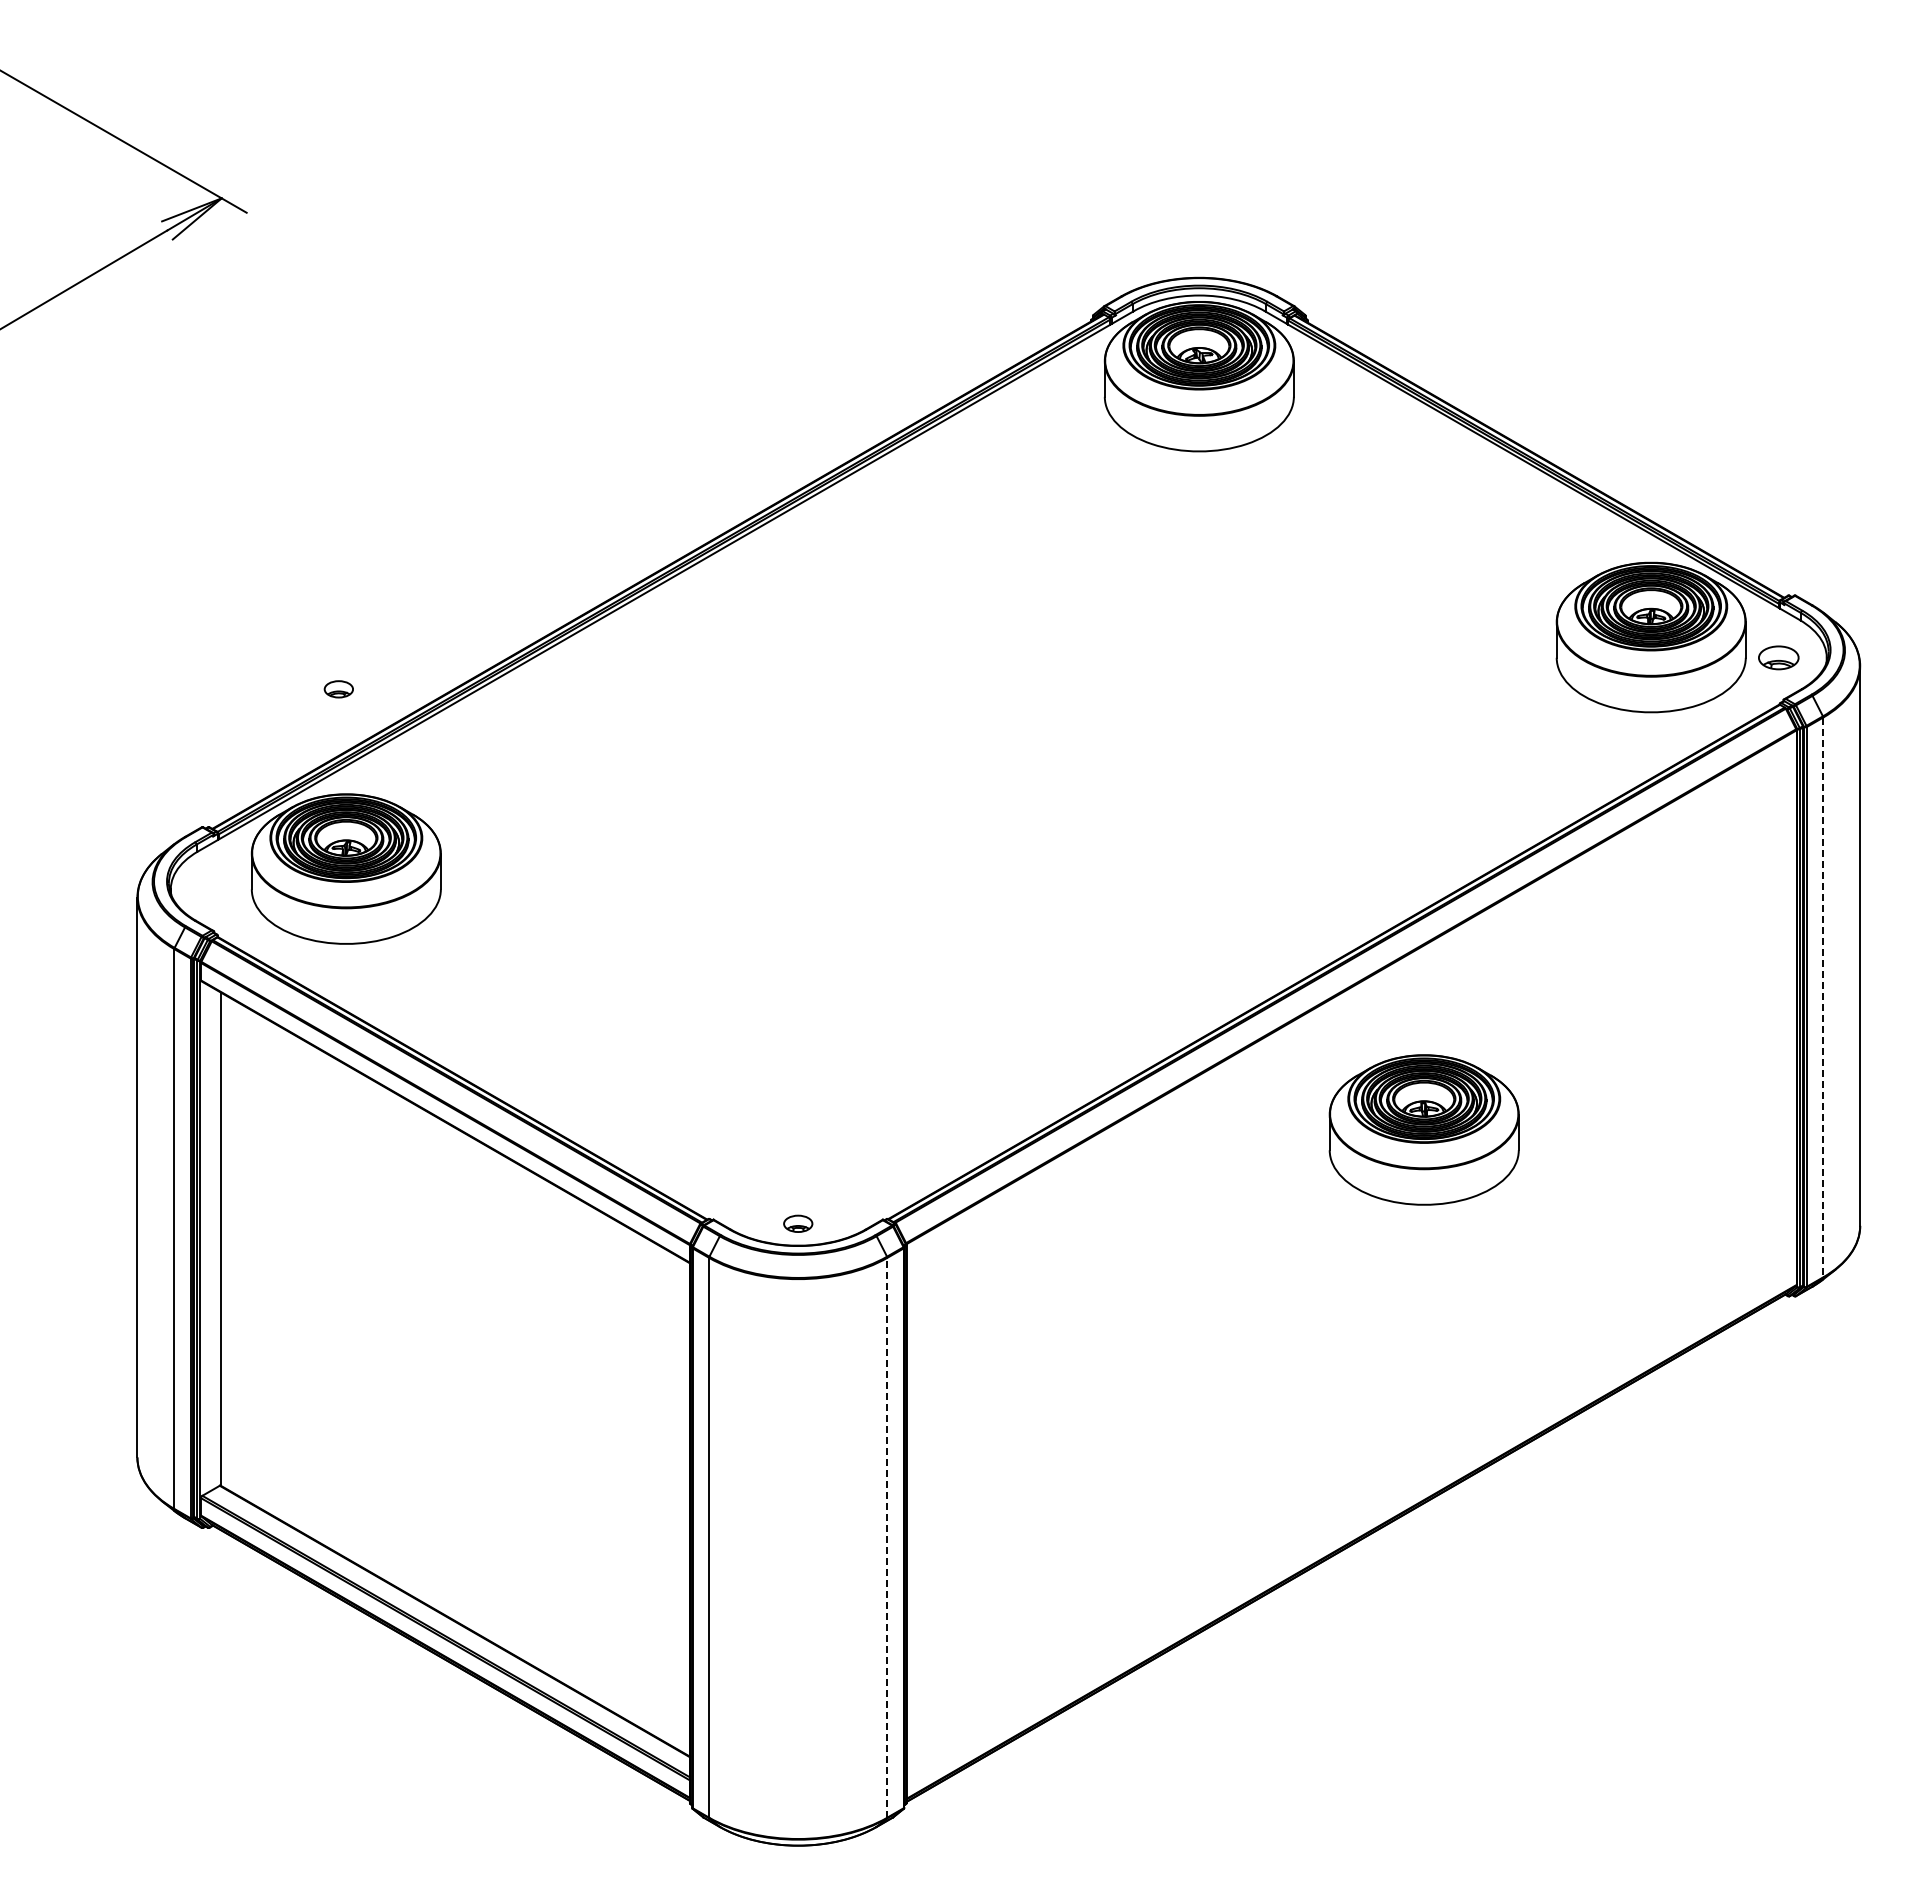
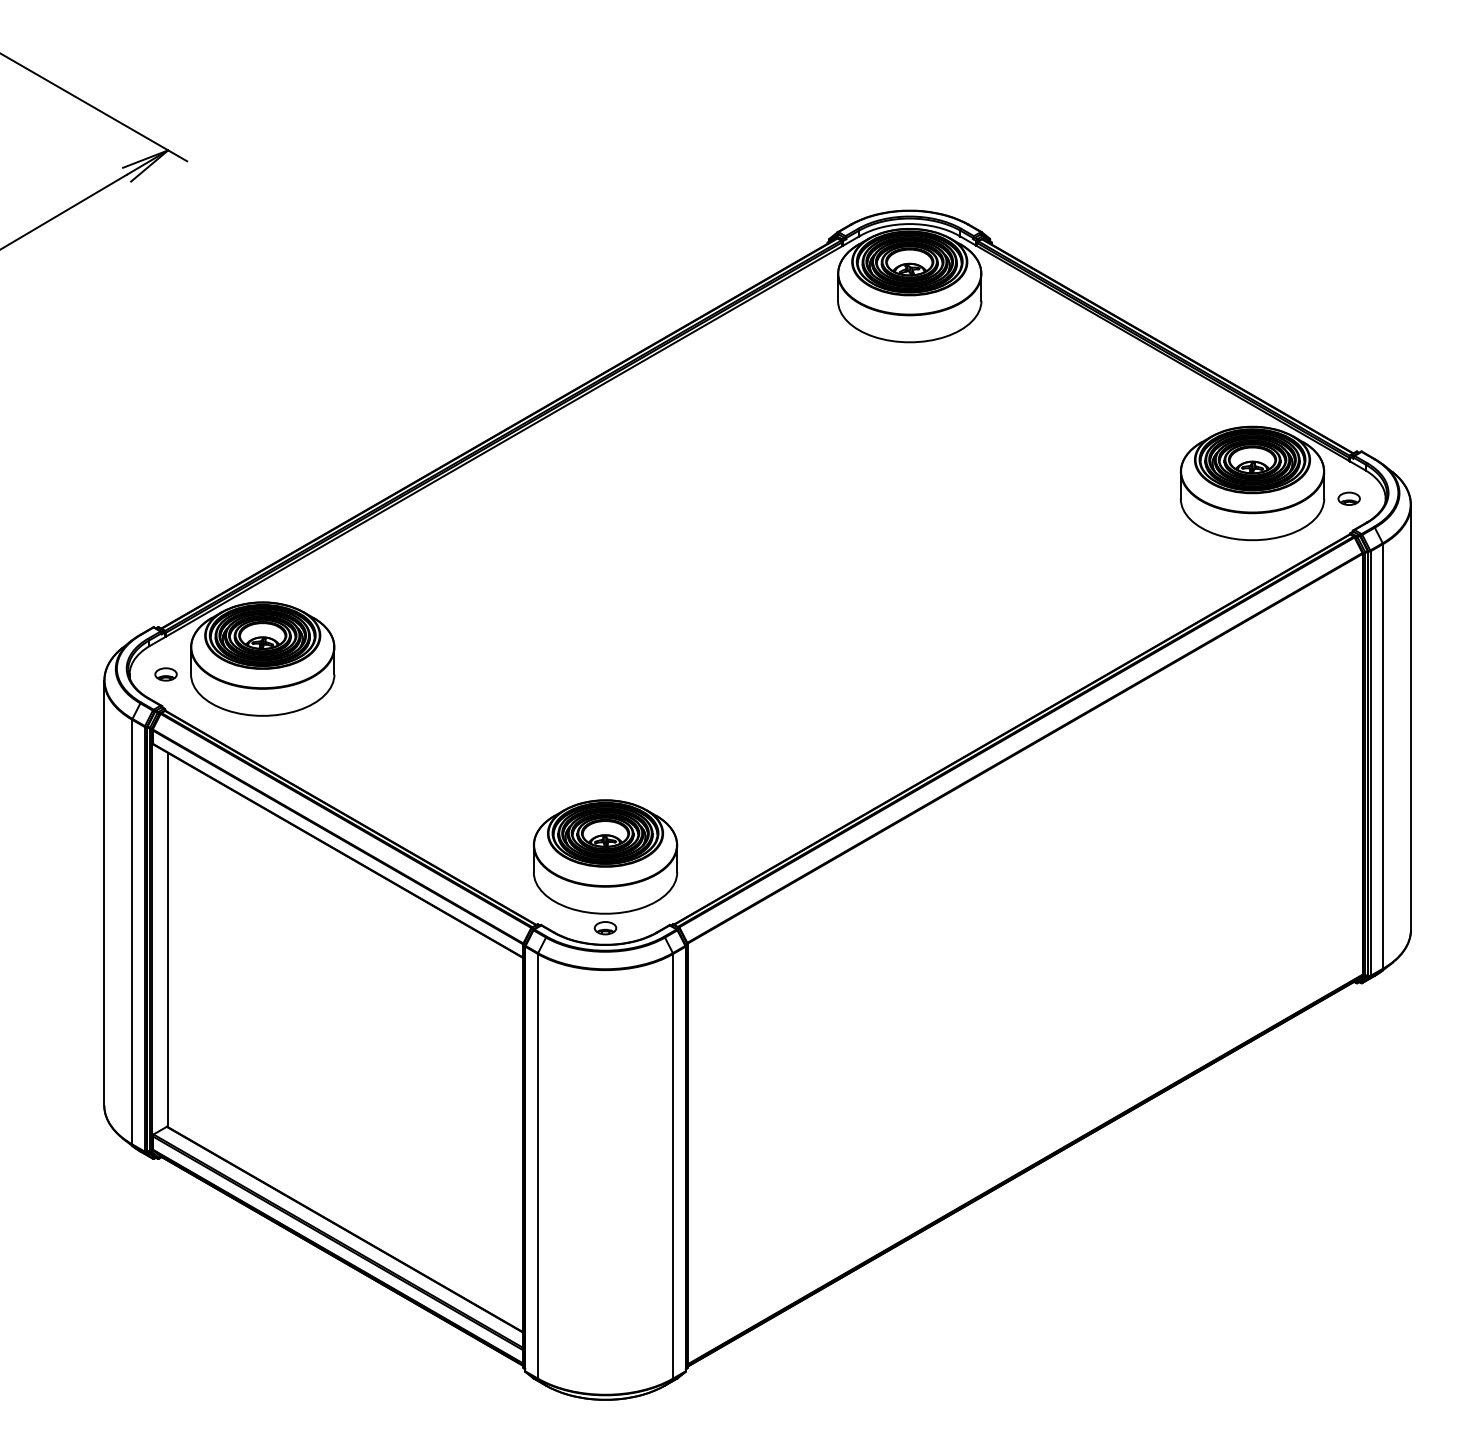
part: (1778, 657) -> (1349, 498), size x0.71
part: (338, 689) -> (165, 674), moved
line: (1823, 997) -> (1383, 756), dashed -> solid
part: (1423, 1129) -> (604, 856), moved
line: (887, 1537) -> (673, 1166), dashed -> solid

